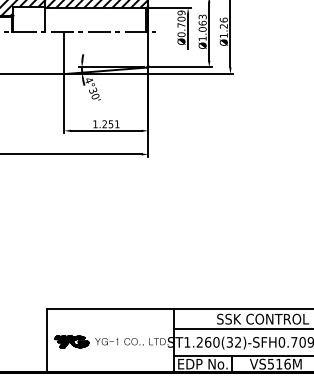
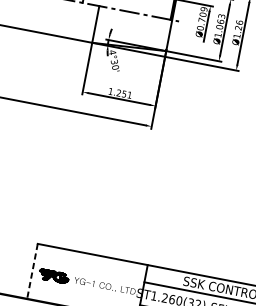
line: (46, 341) -> (32, 271), solid -> dashed

